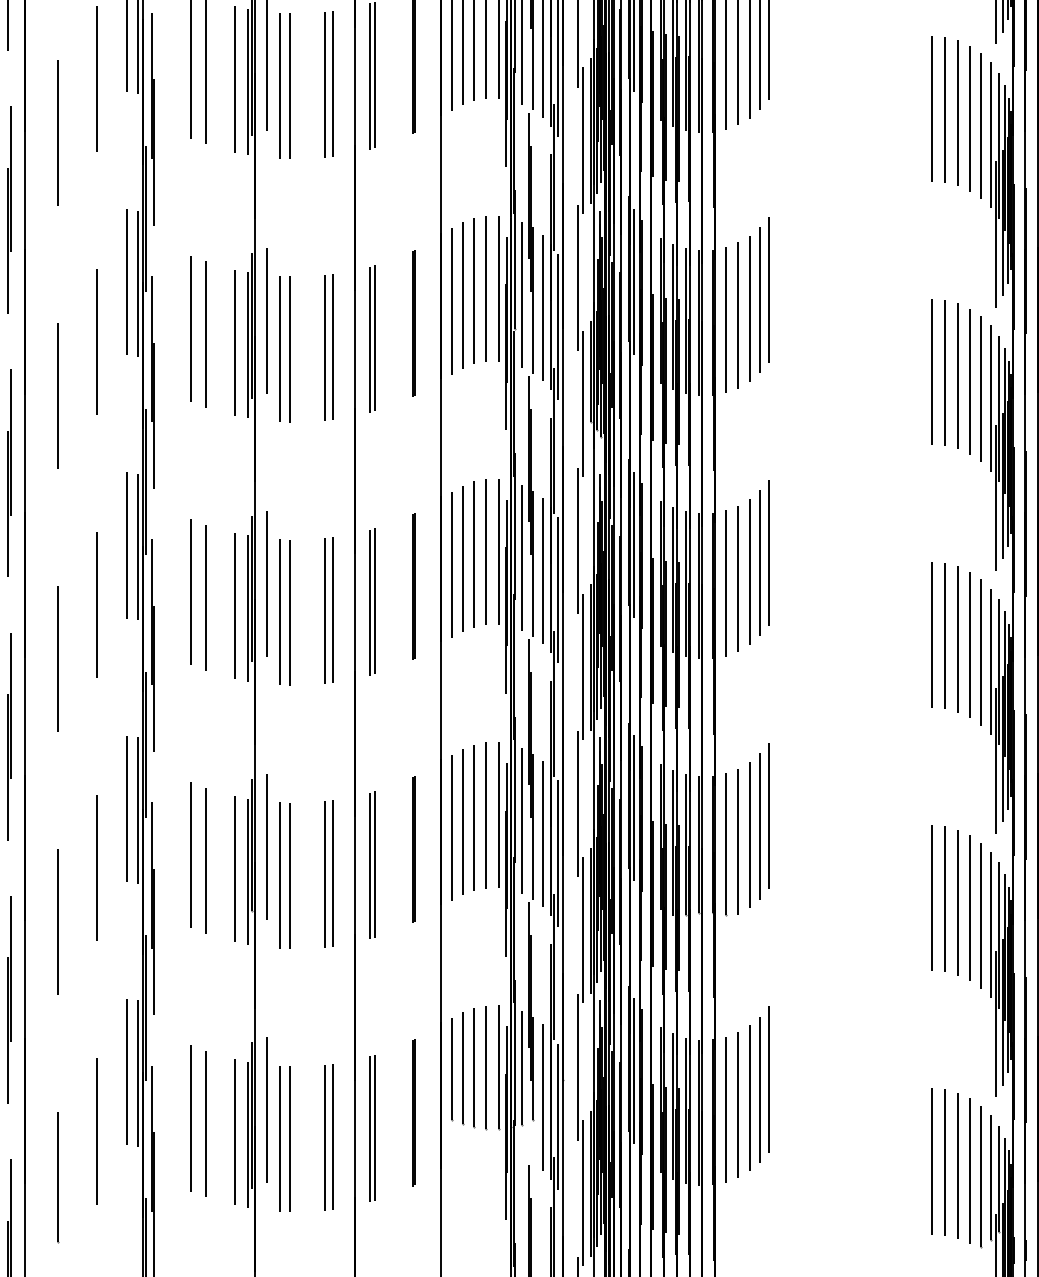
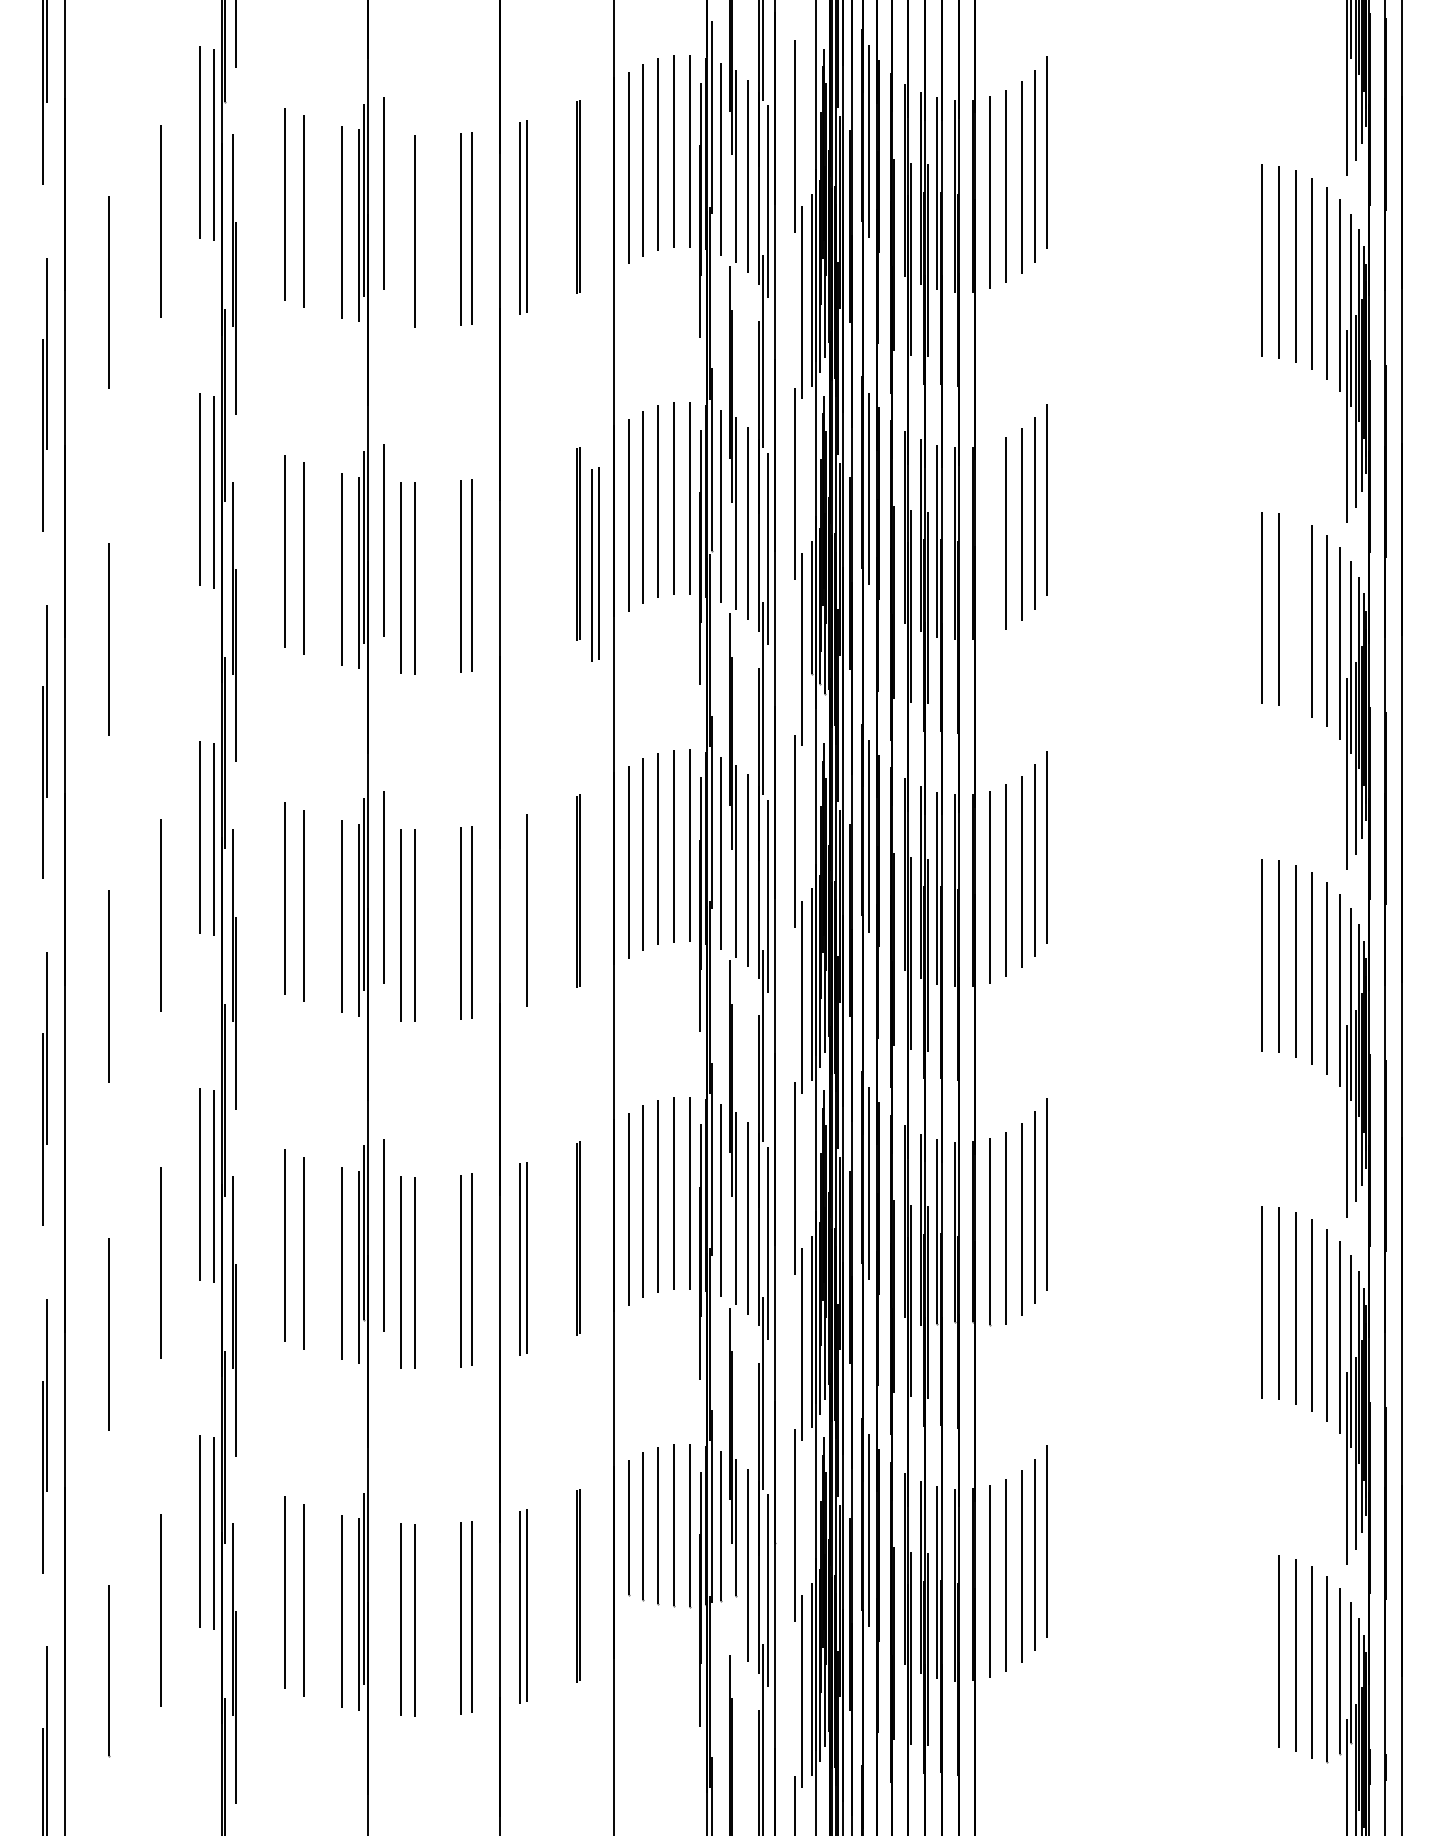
line: (278, 85) -> (400, 230), removed
line: (725, 319) -> (989, 539), removed
part: (372, 338) -> (595, 564), moved
line: (97, 341) -> (160, 568), removed
line: (957, 376) -> (1295, 613), removed
line: (369, 602) -> (520, 912), removed
line: (266, 1109) -> (384, 1581), removed
line: (931, 1161) -> (1261, 1649), removed

